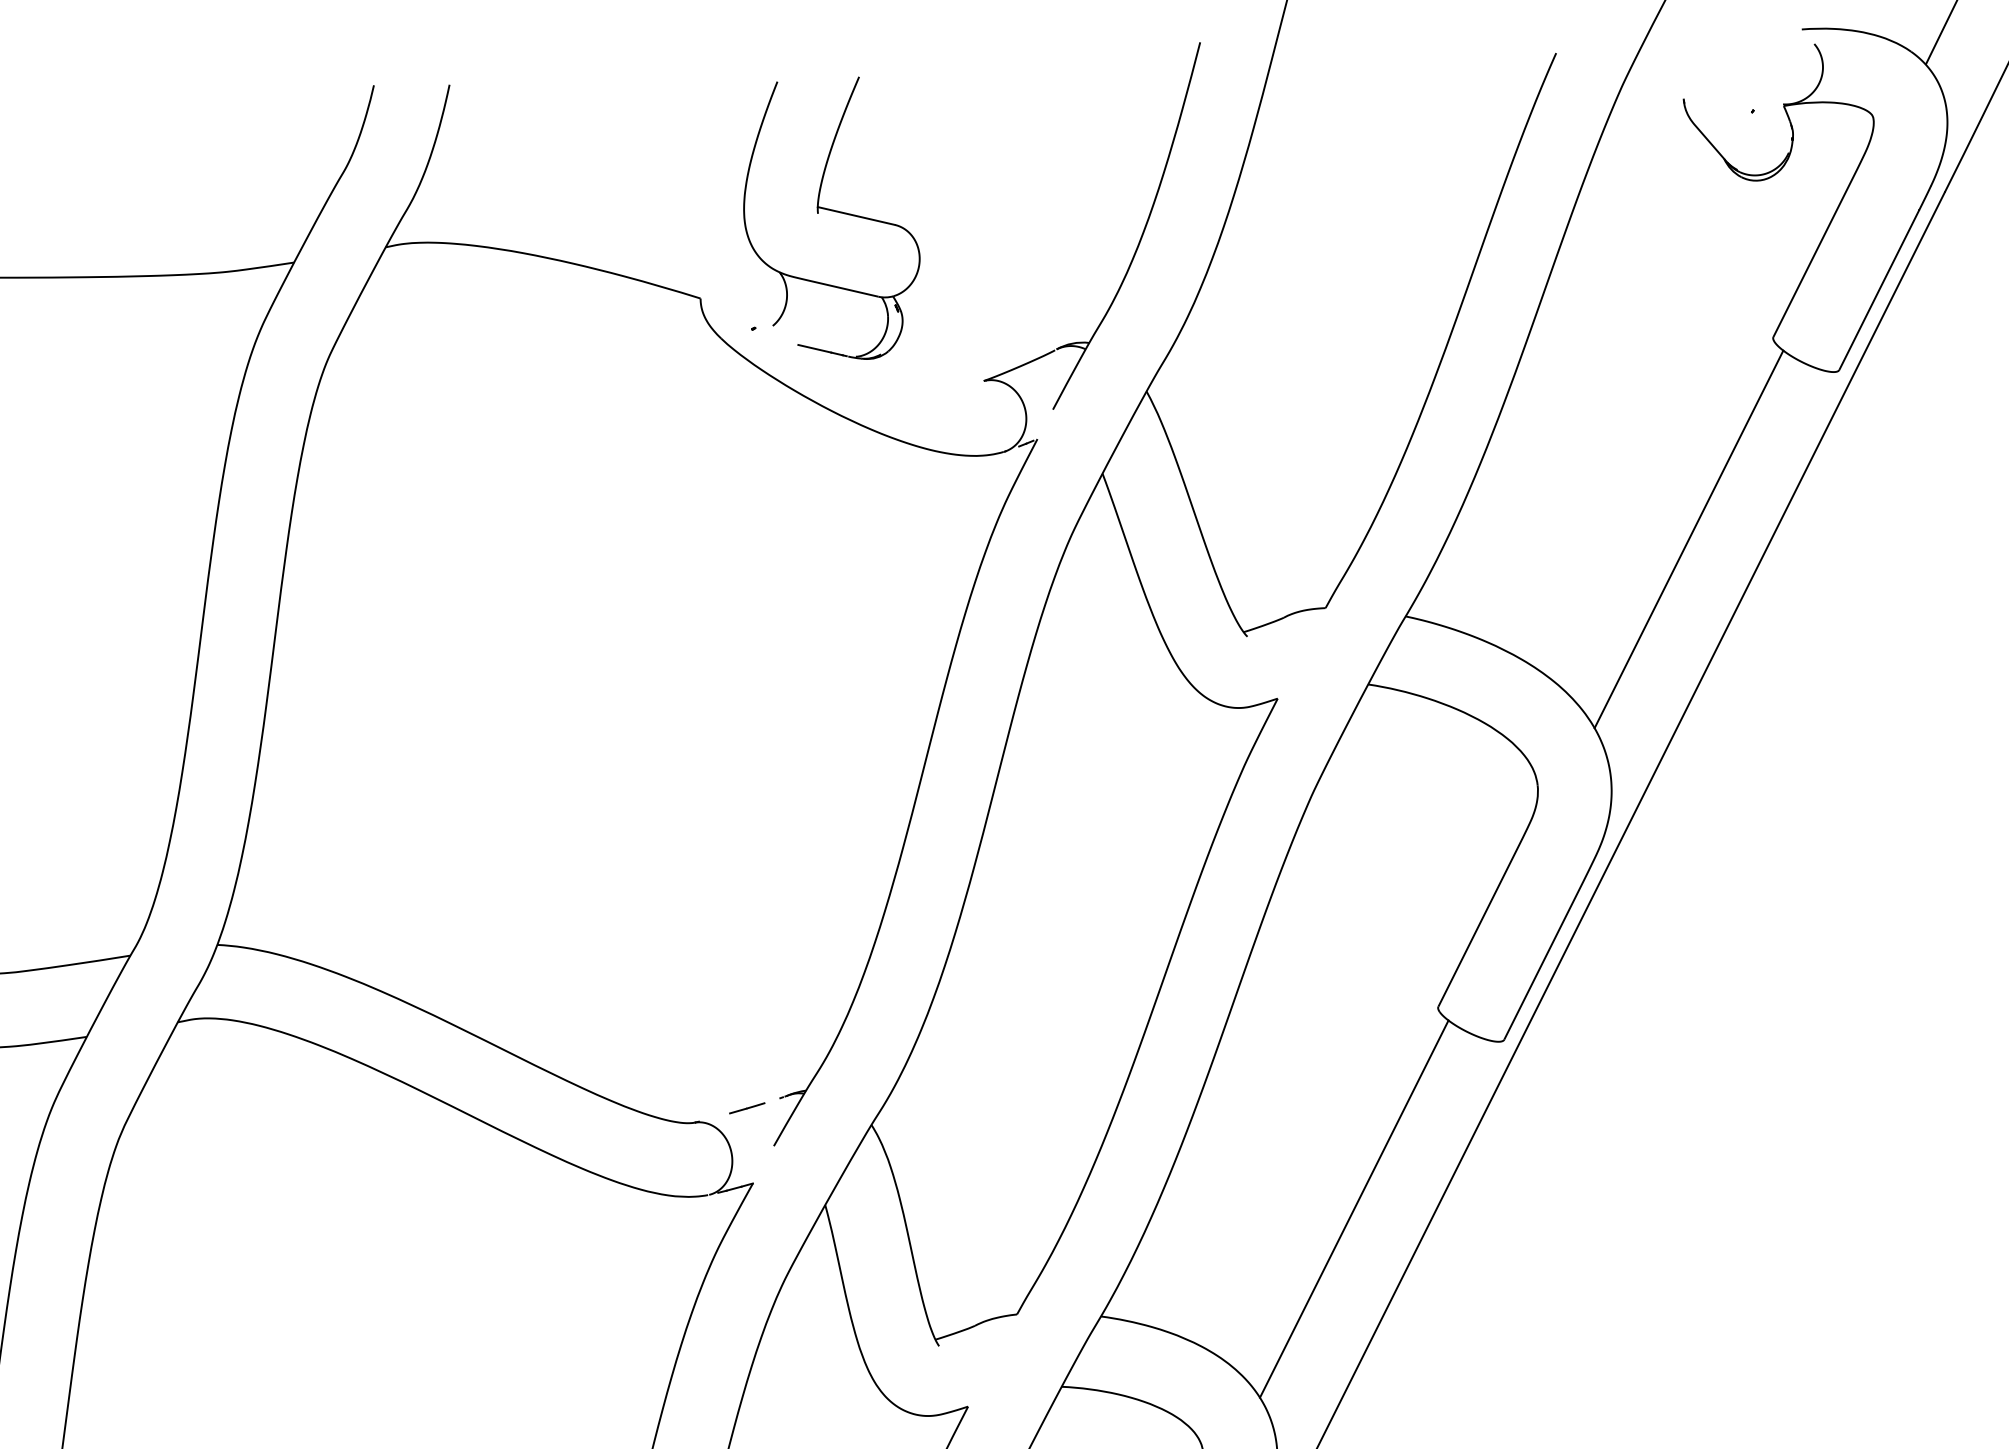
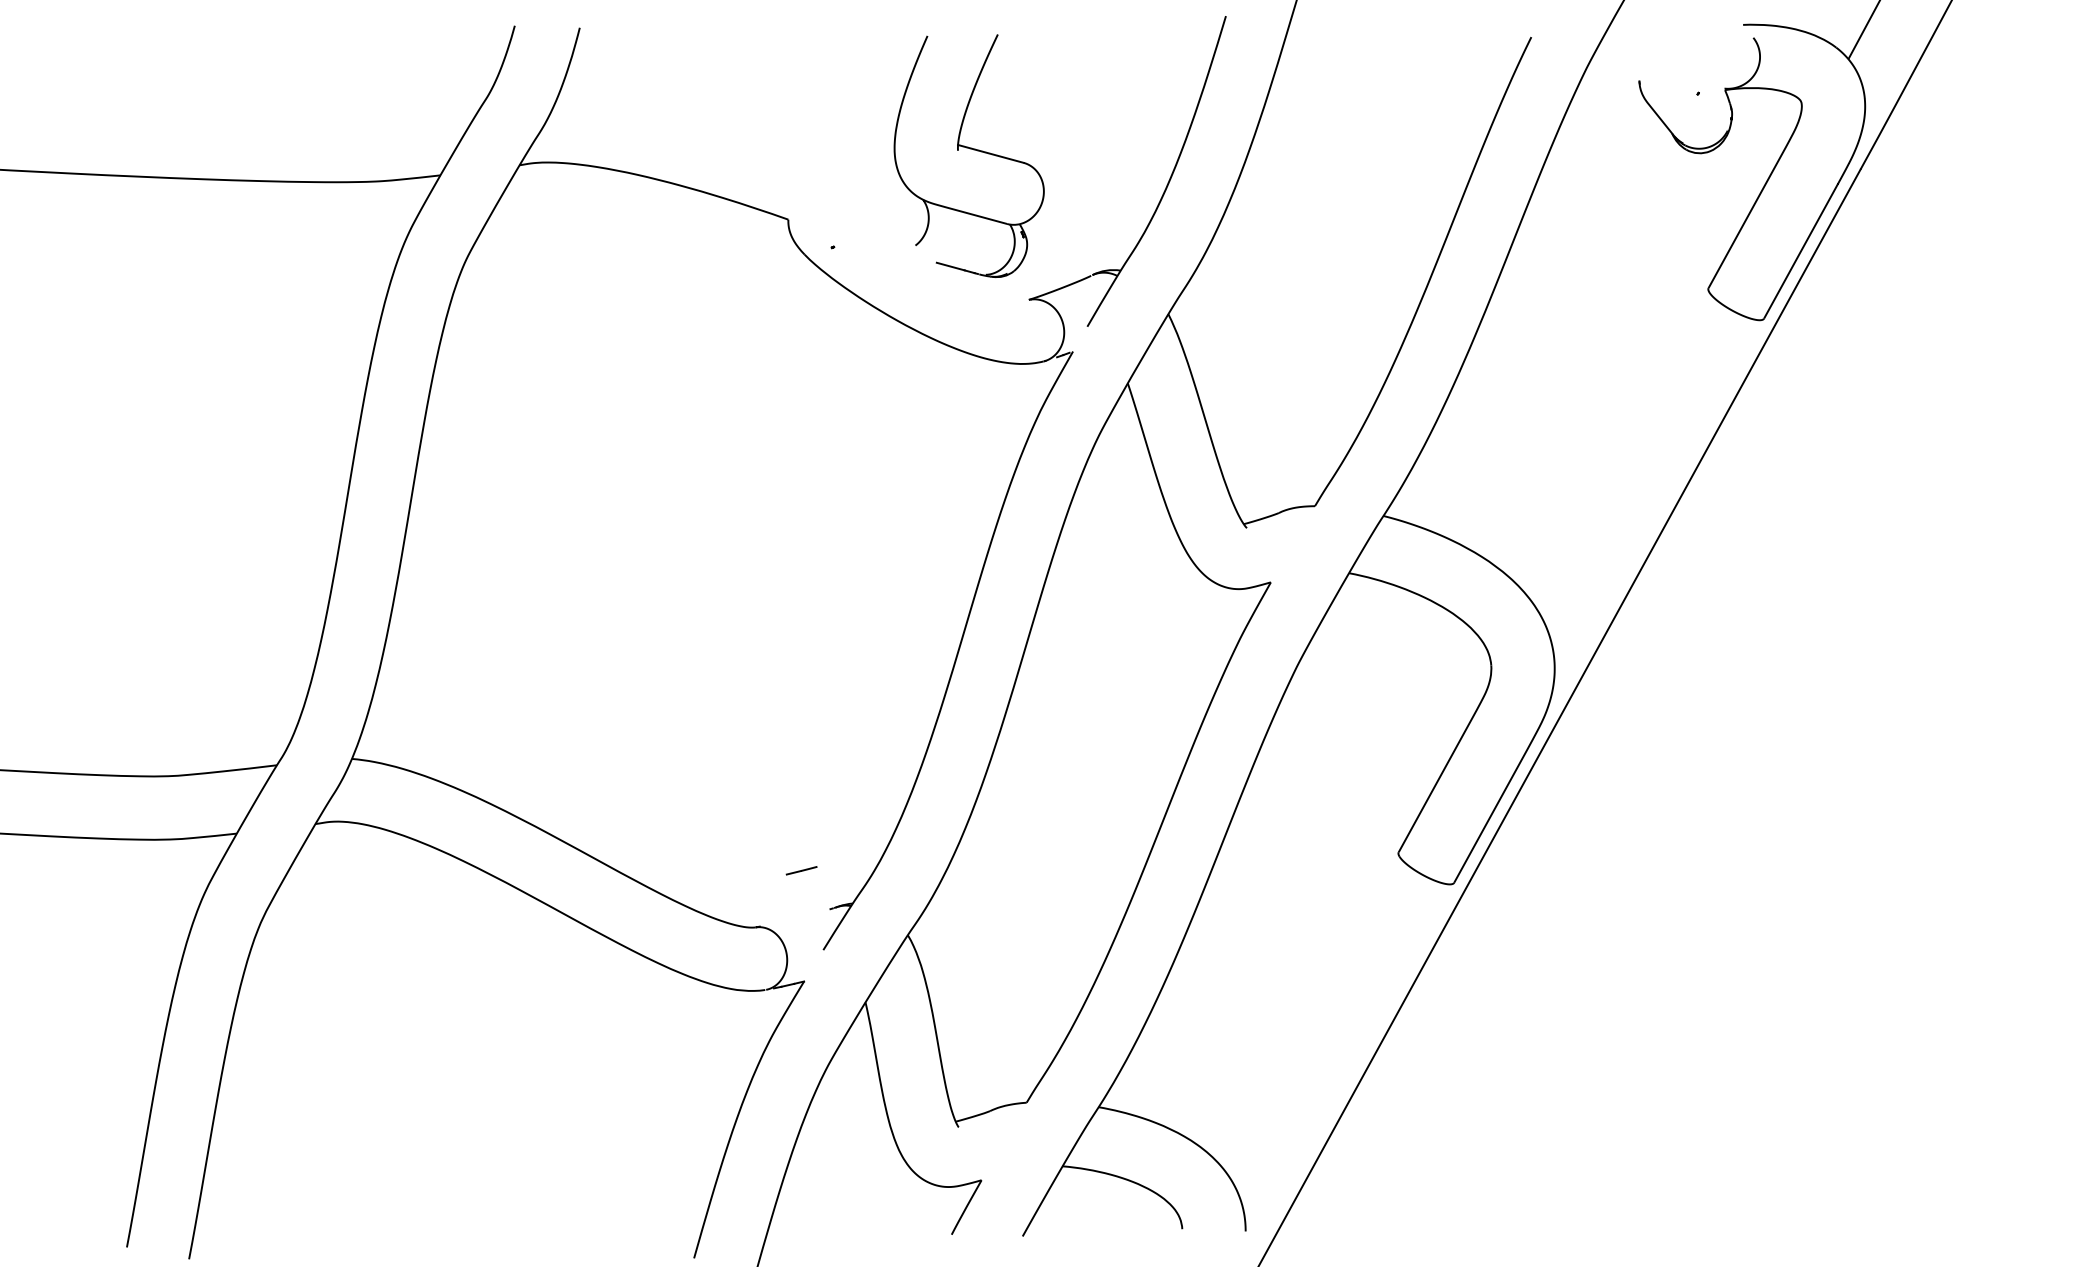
part: (832, 211) -> (970, 149), moved
line: (1689, 539) -> (1629, 459), removed
line: (746, 1108) -> (801, 870), moved
line: (1353, 1209) -> (1319, 1023), removed

